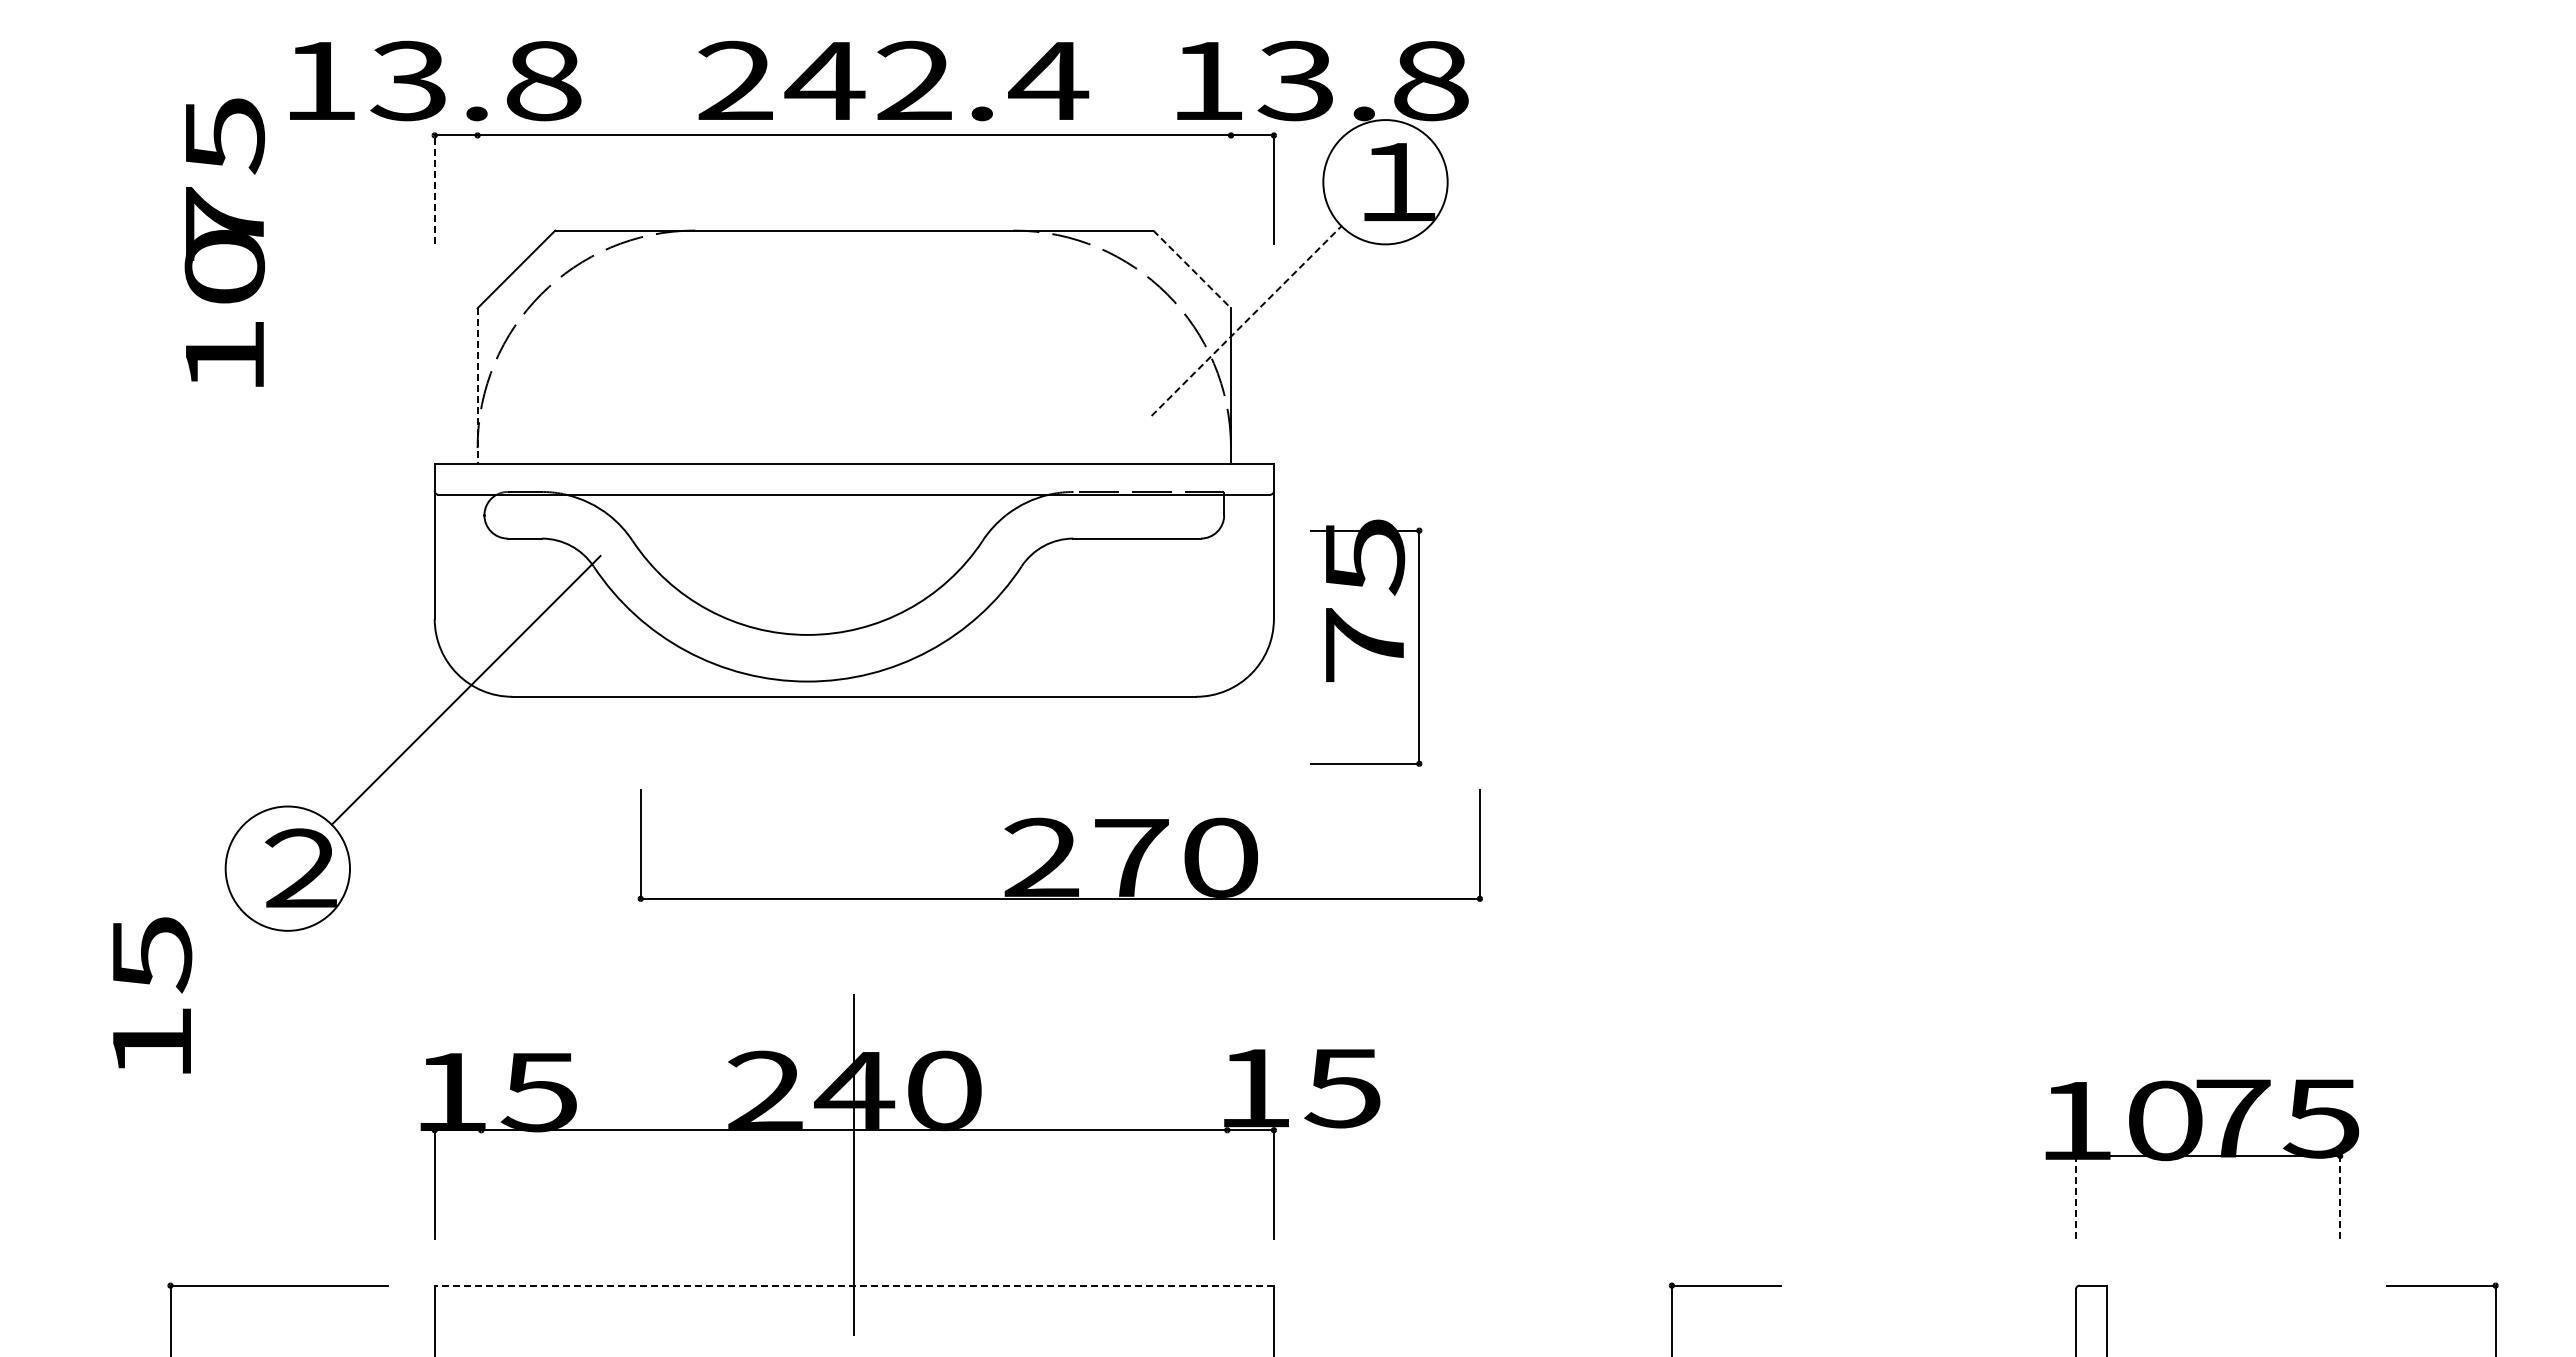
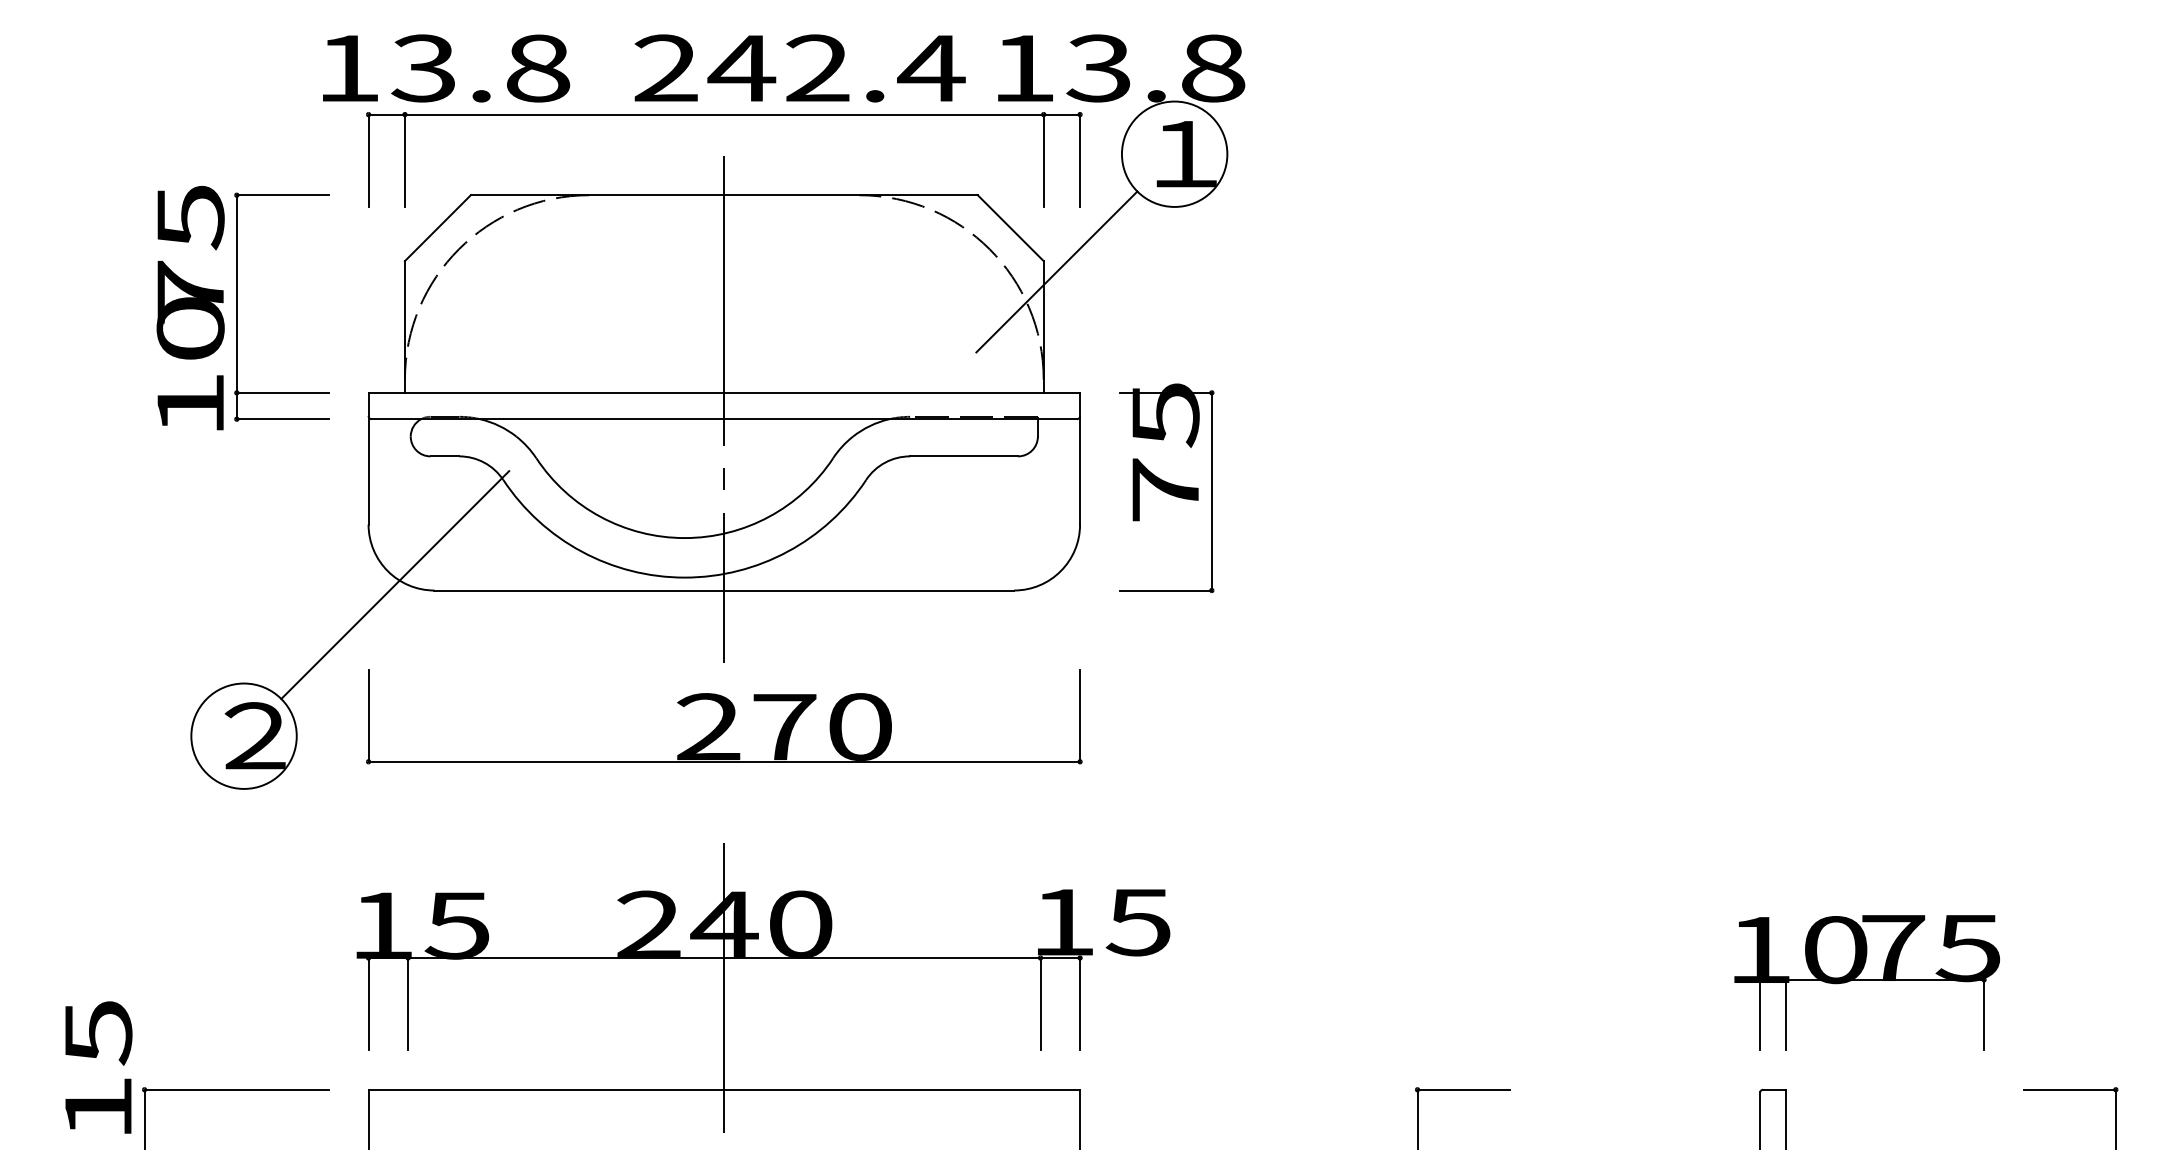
text: (435, 80) -> (446, 68), moved
text: (893, 80) -> (799, 68), moved
line: (434, 189) -> (368, 160), dashed -> solid
line: (477, 189) -> (404, 160), added
line: (1231, 189) -> (1044, 160), added
text: (224, 242) -> (190, 307), moved
line: (1192, 269) -> (1011, 228), dashed -> solid
line: (1246, 320) -> (1056, 271), dashed -> solid
part: (279, 362) -> (236, 307), added
line: (477, 385) -> (404, 326), dashed -> solid
line: (854, 482) -> (724, 408), added
part: (1366, 642) -> (1167, 487), moved
part: (1059, 845) -> (723, 716), moved
text: (152, 995) -> (98, 1067), moved
line: (481, 1184) -> (408, 1003), added
line: (1227, 1184) -> (1040, 1003), added
line: (2076, 1197) -> (1760, 1015), dashed -> solid
line: (2107, 1197) -> (1786, 1015), added
line: (2340, 1197) -> (1984, 1015), dashed -> solid
line: (854, 1285) -> (724, 1089), dashed -> solid

